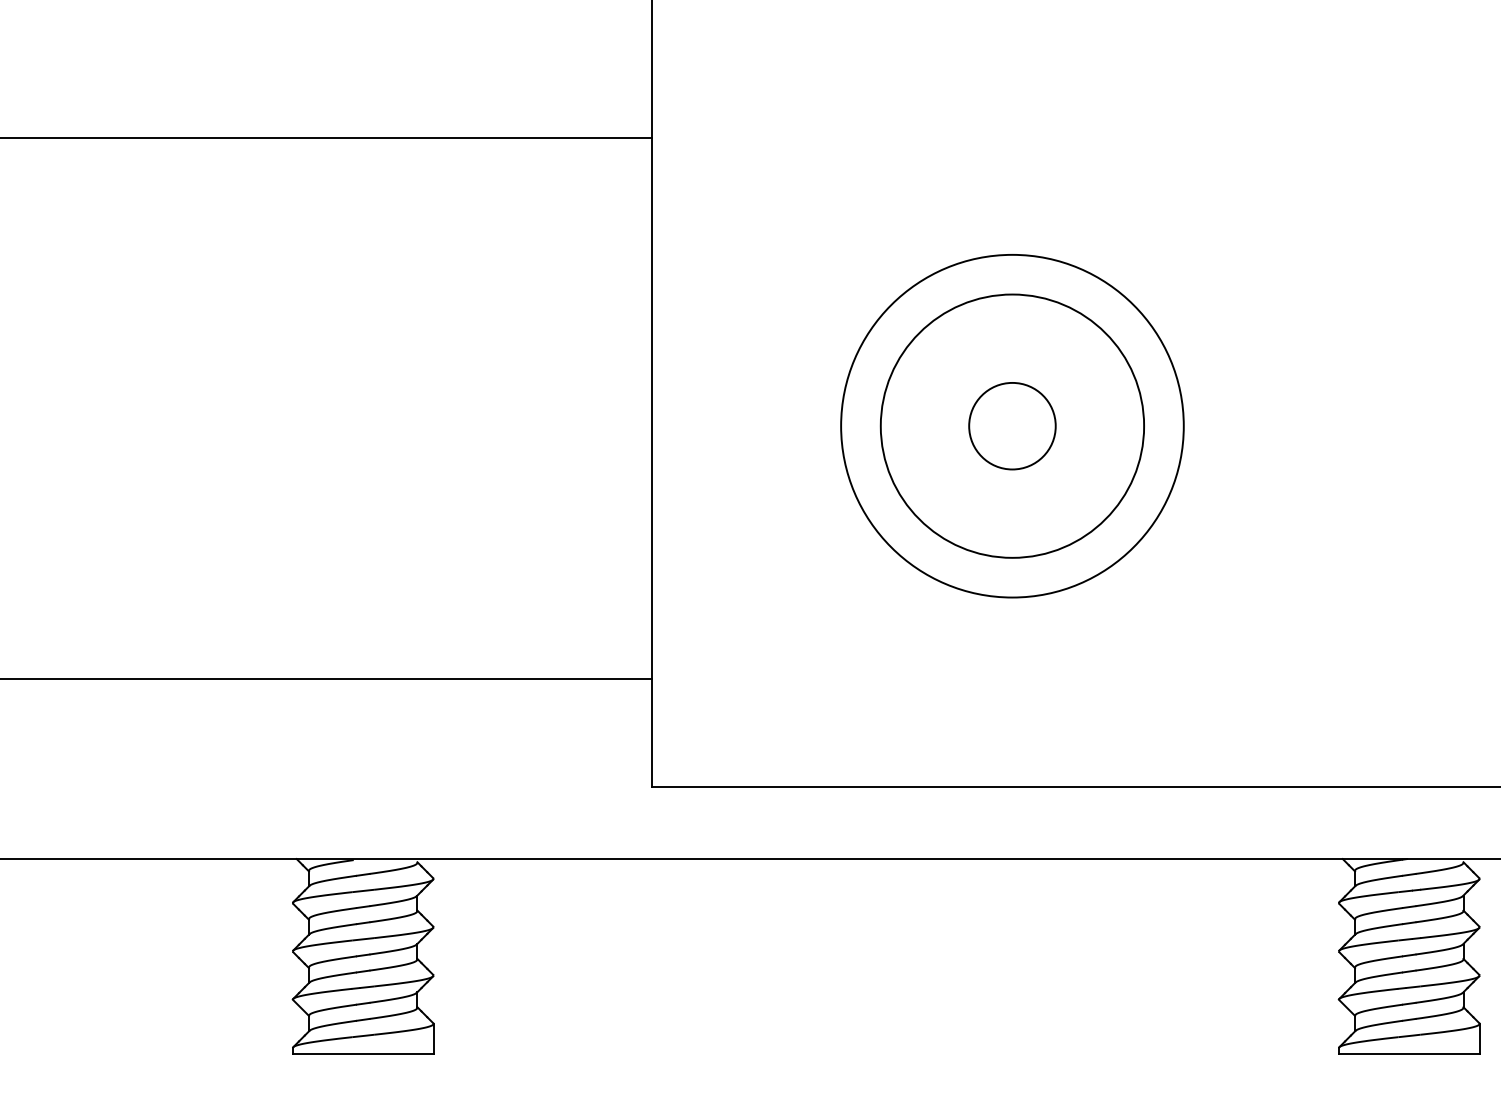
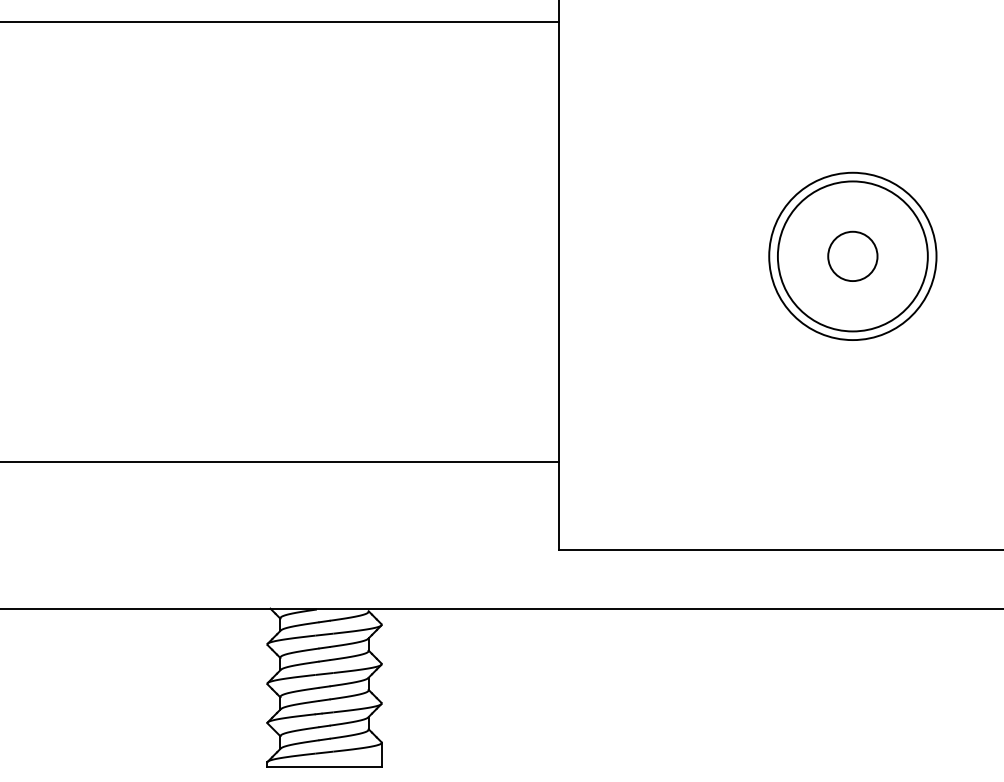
circle: (1012, 425) -> (852, 255), size x0.6
circle: (1012, 425) -> (852, 255), size x0.7
circle: (1012, 425) -> (852, 255), size x0.7

